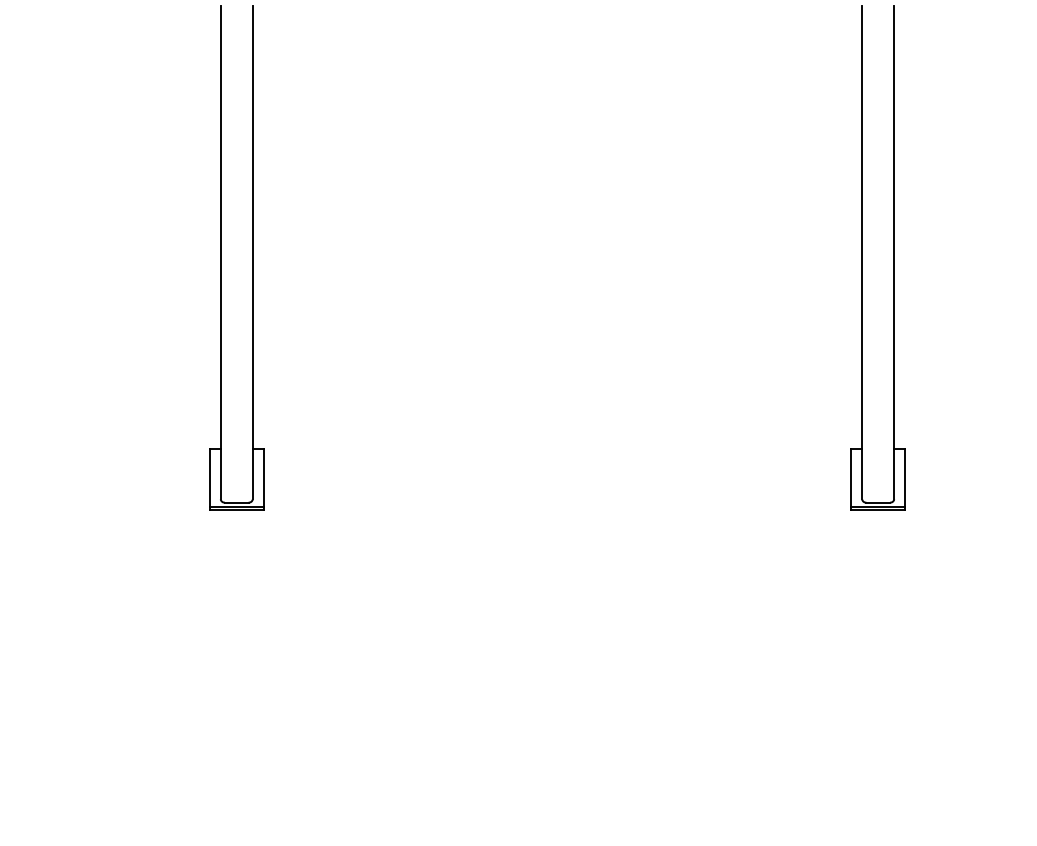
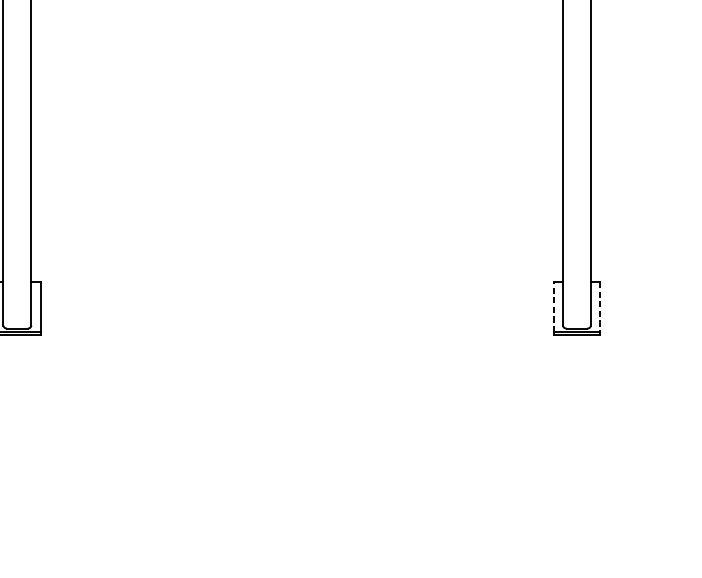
line: (851, 478) -> (553, 307), solid -> dashed
line: (904, 478) -> (599, 307), solid -> dashed

